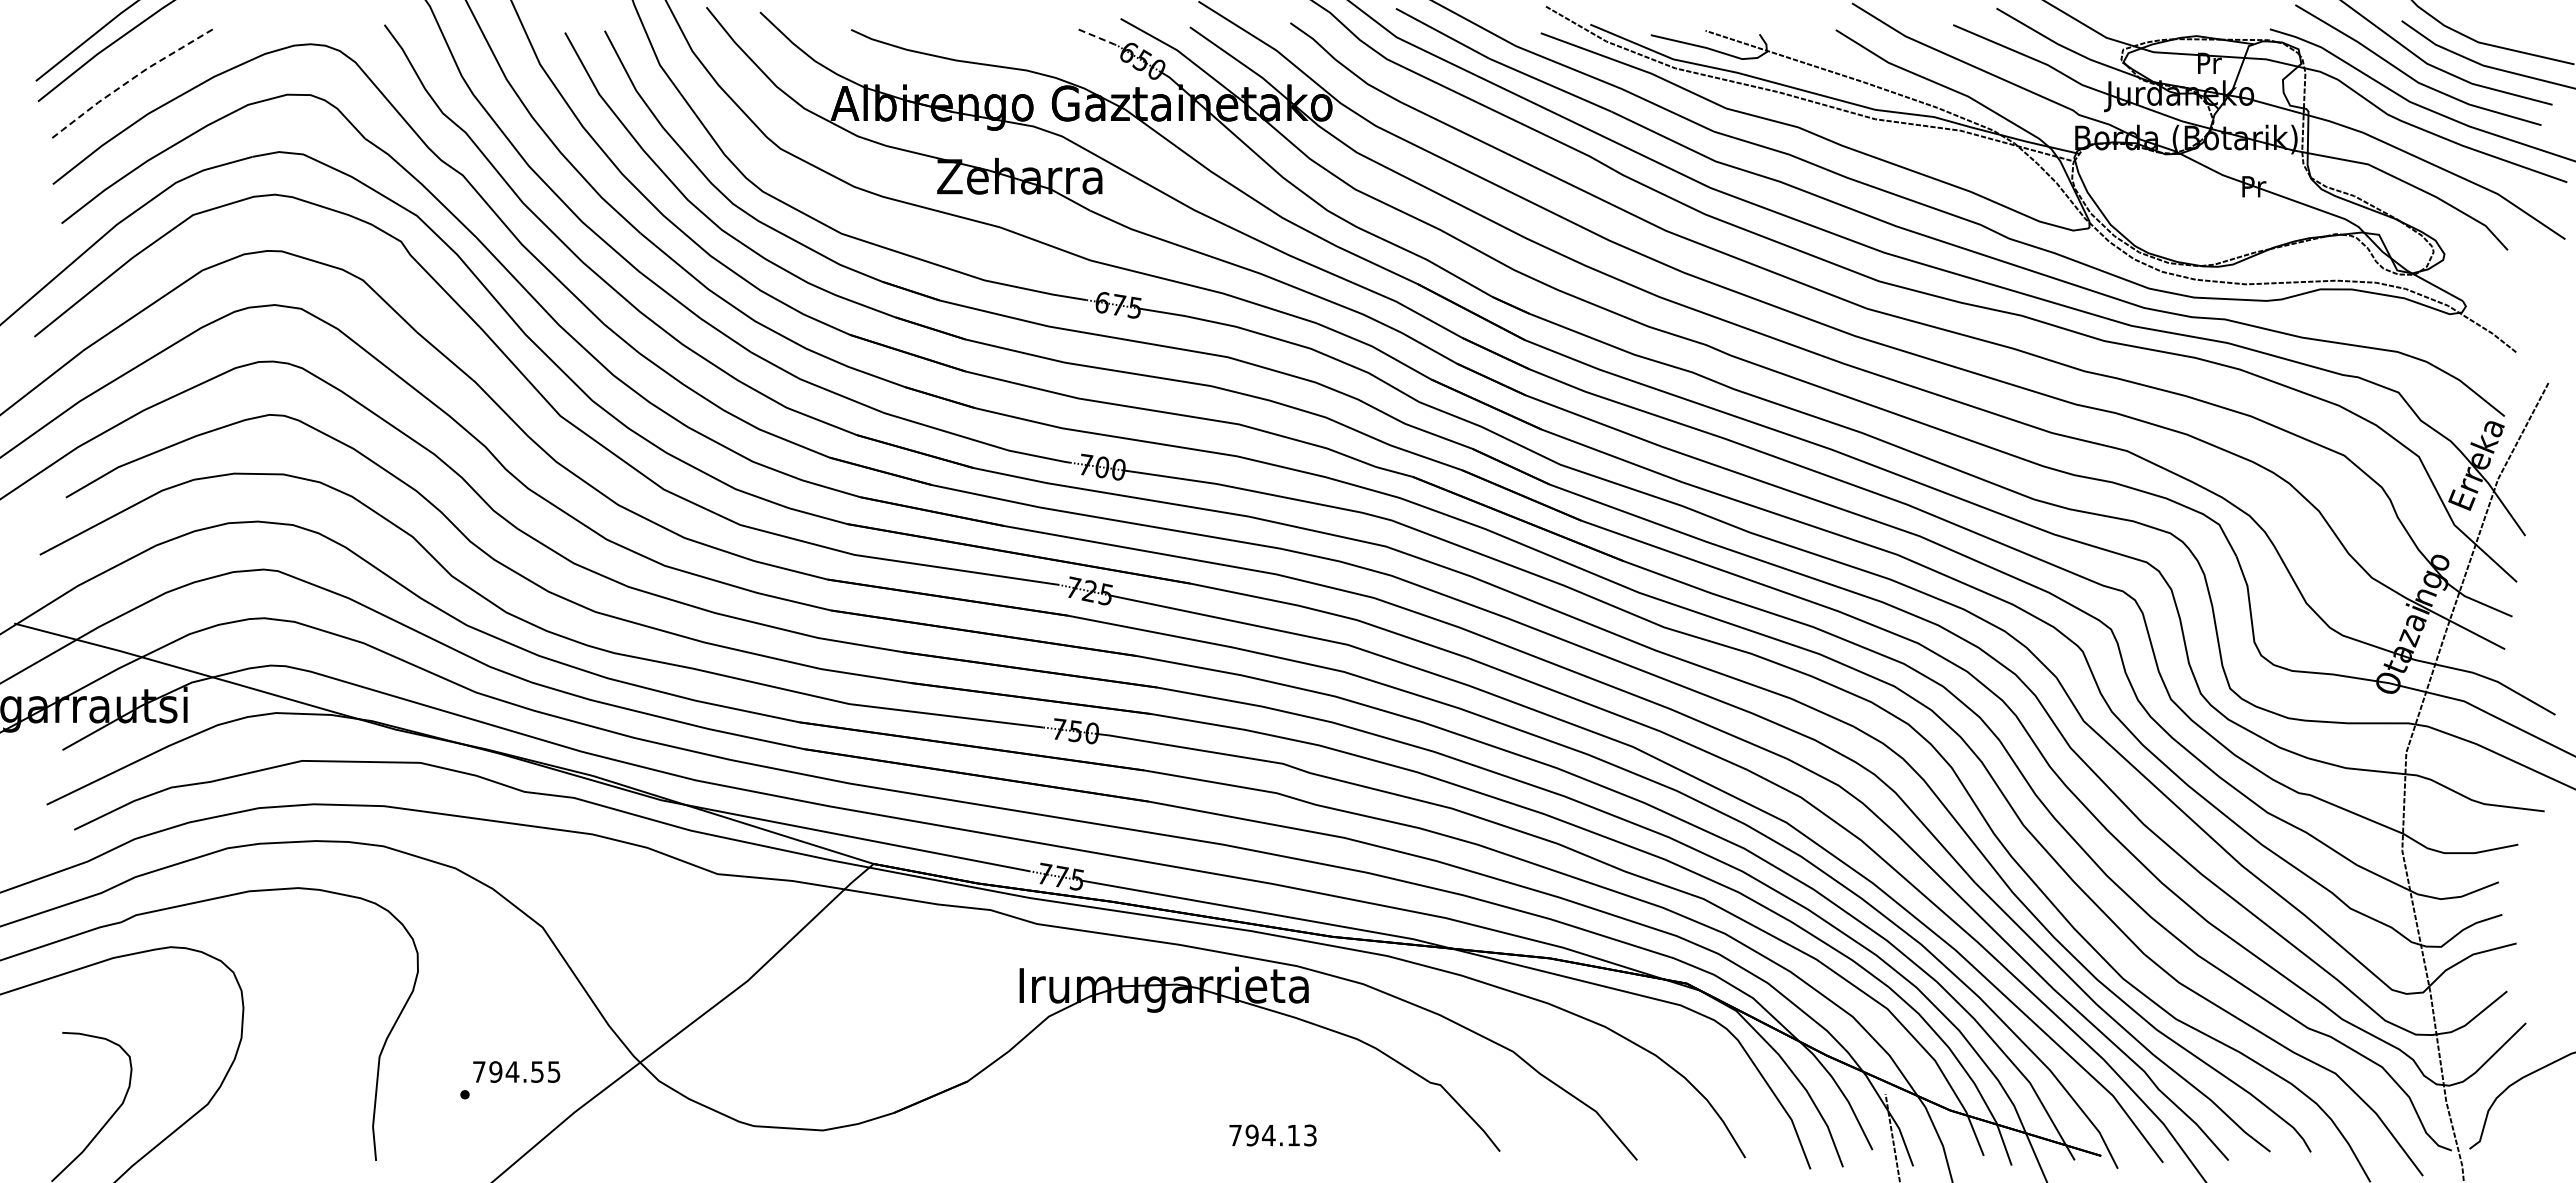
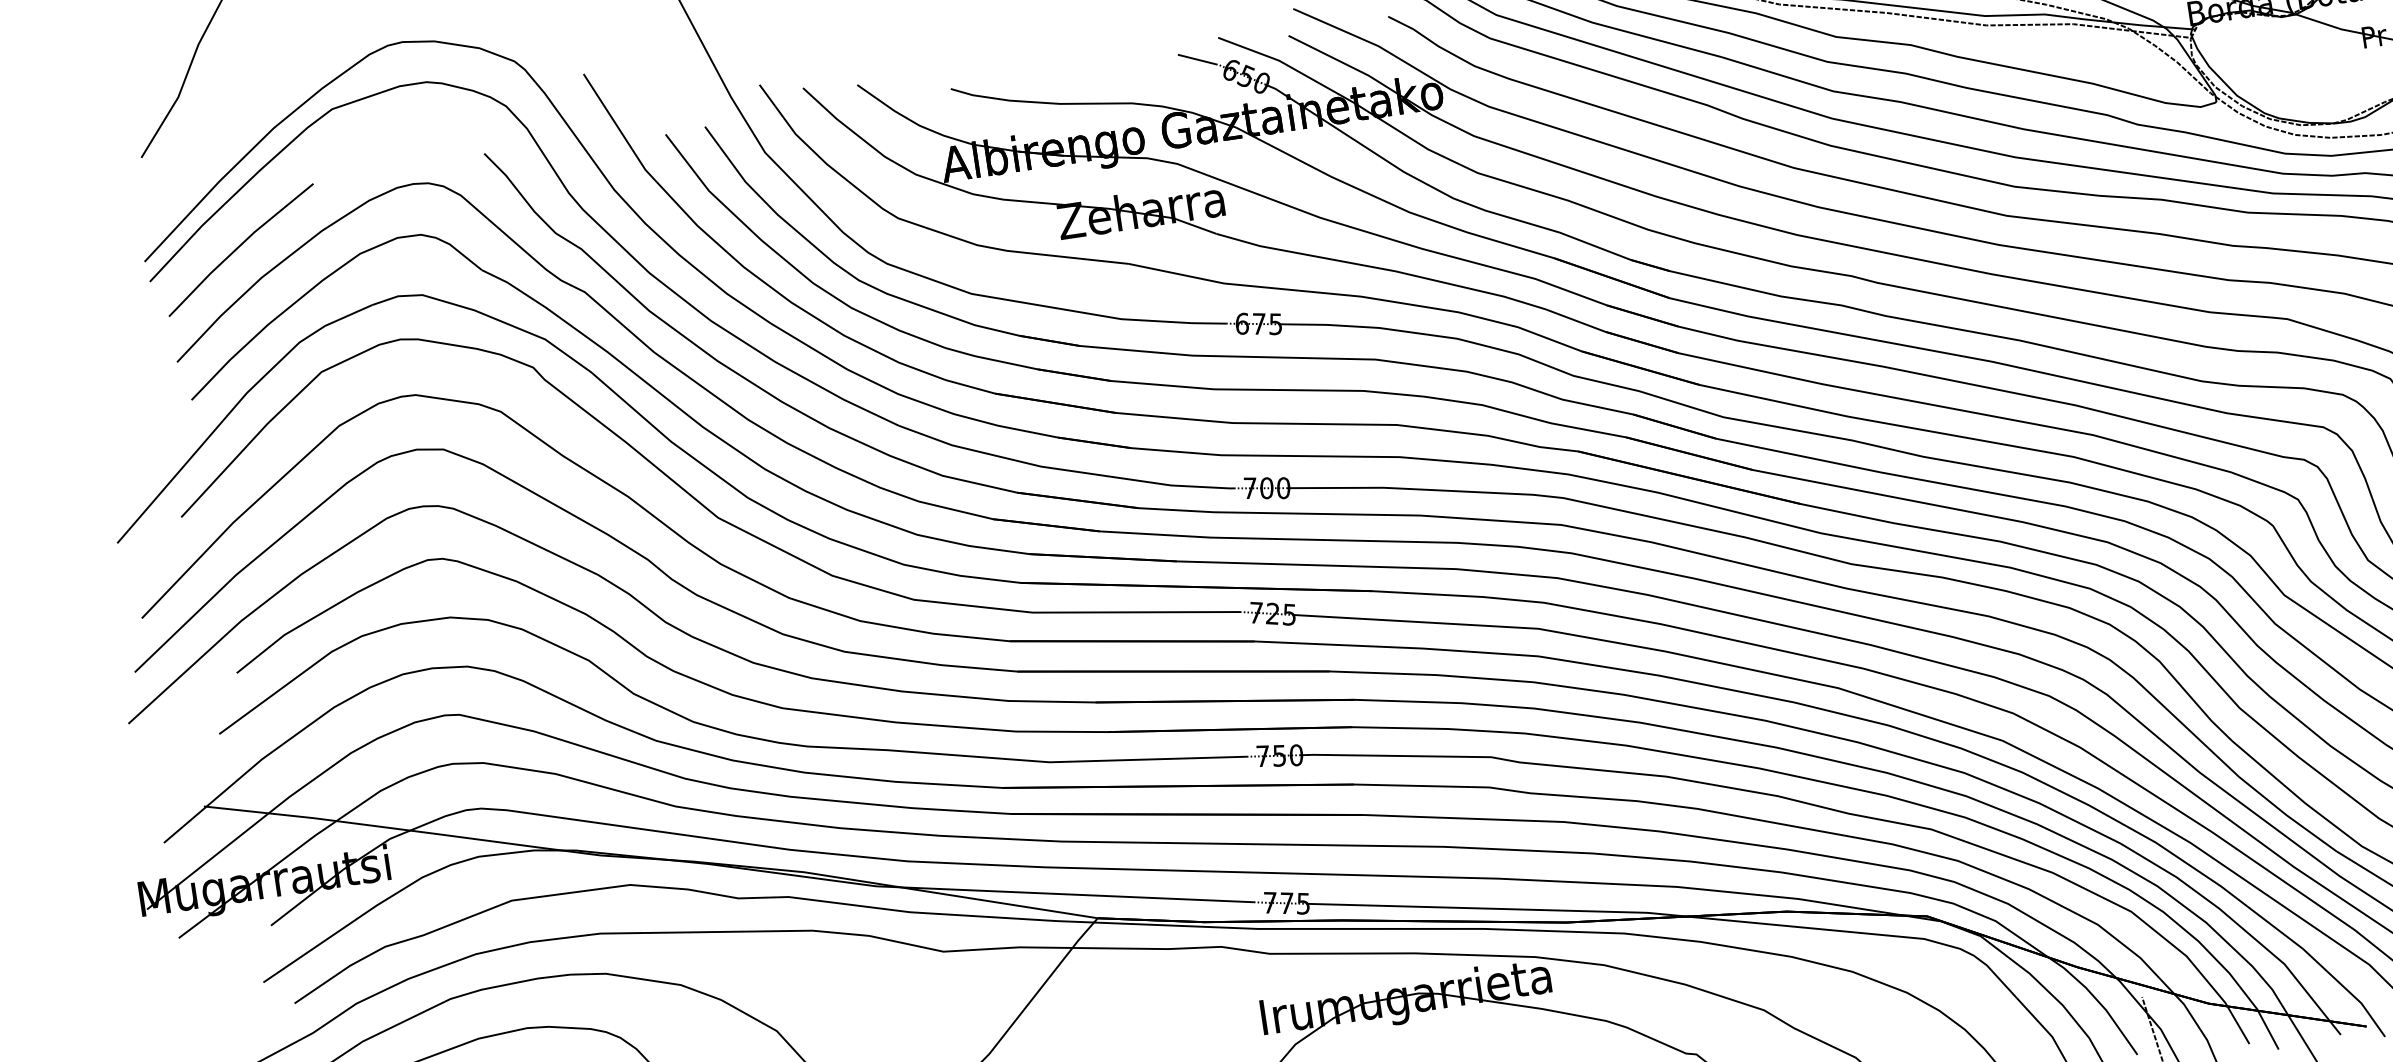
line: (1096, 37) -> (1196, 60), dashed -> solid
line: (129, 80) -> (237, 247), dashed -> solid

